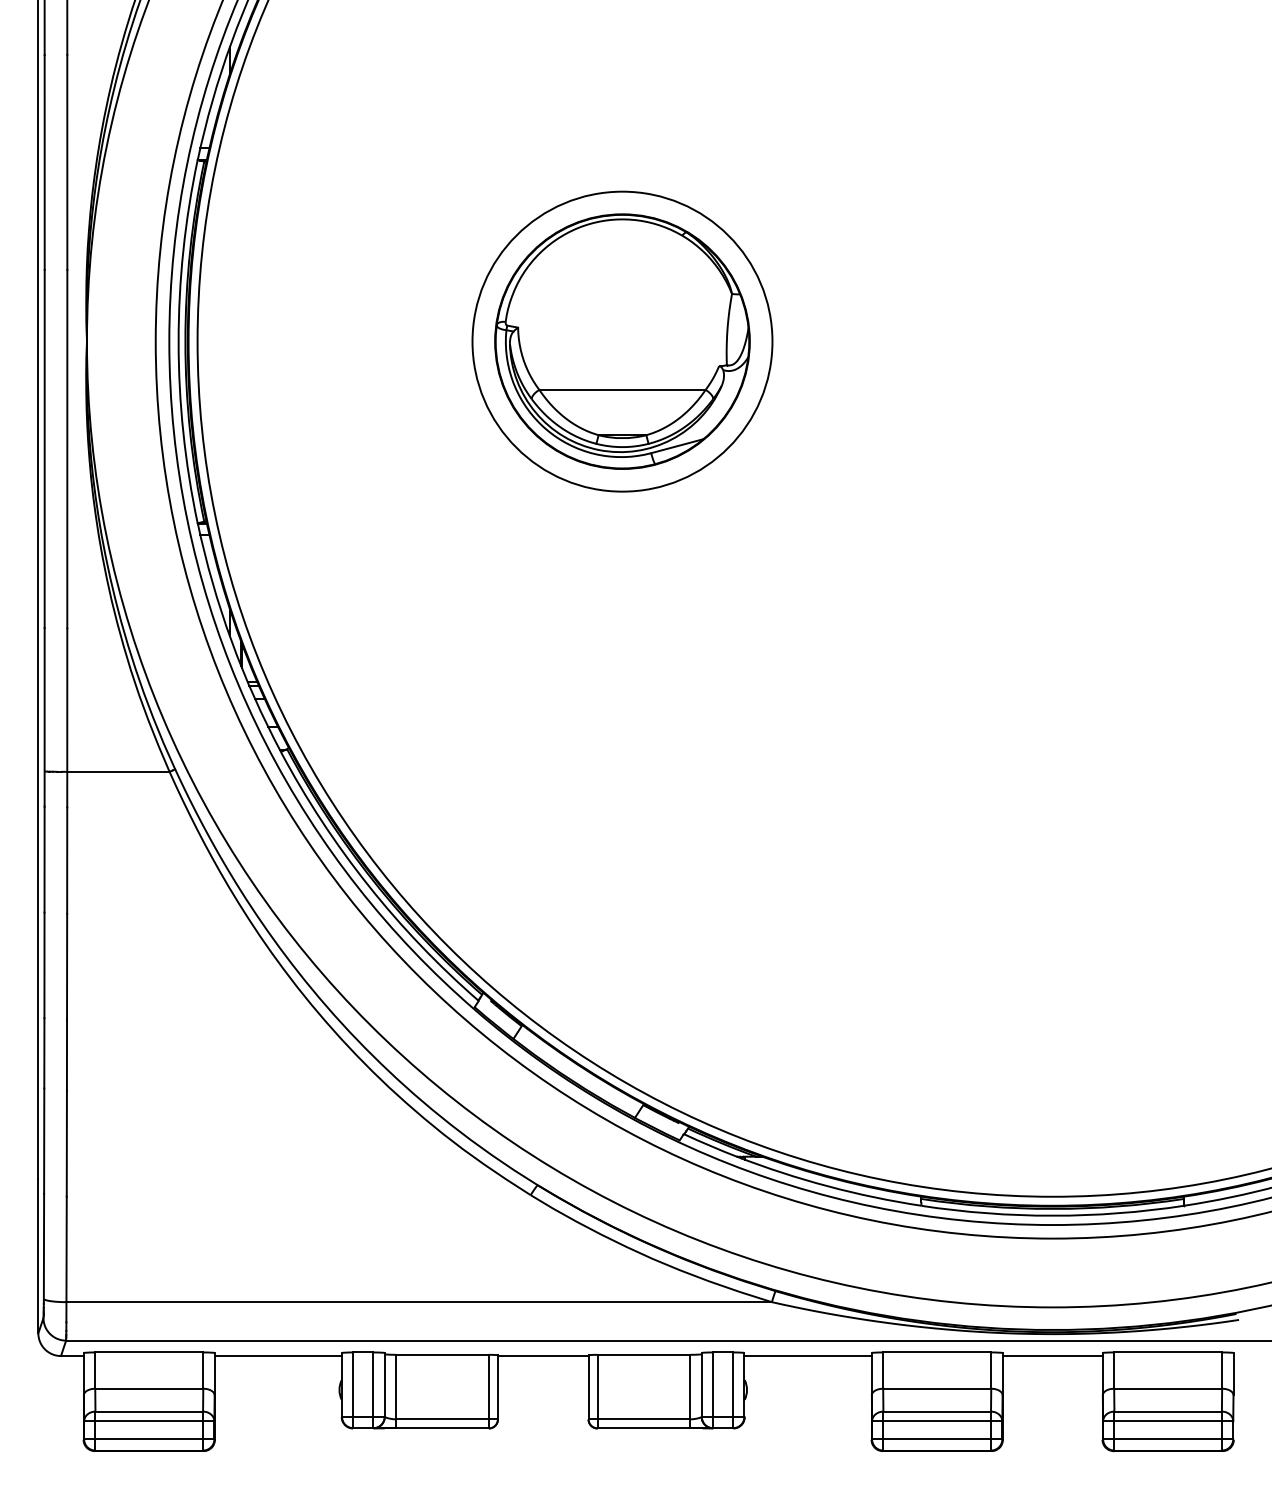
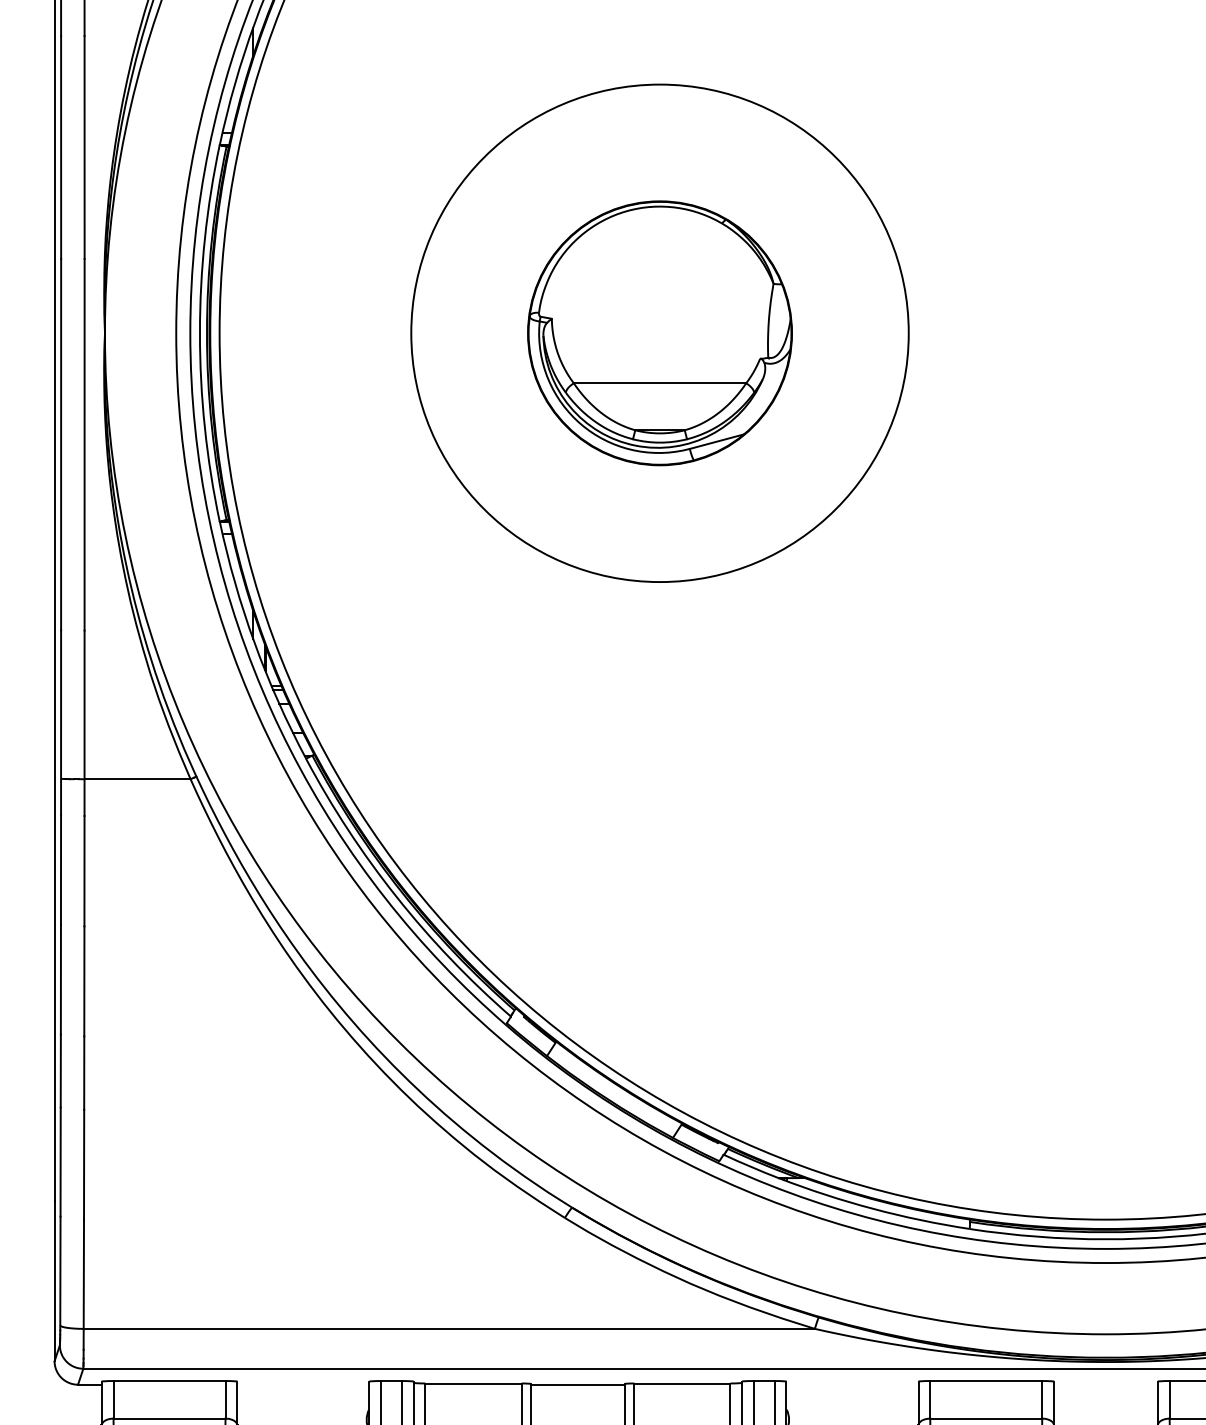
circle: (622, 341) -> (660, 333), size x1.6
line: (277, 1356) -> (302, 1385), removed
line: (807, 1356) -> (851, 1385), removed
line: (1052, 1356) -> (1105, 1385), removed

